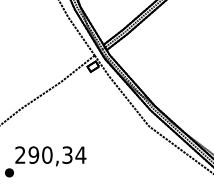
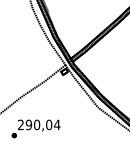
text: (68, 154) -> (49, 124), 290,34 -> 290,04

